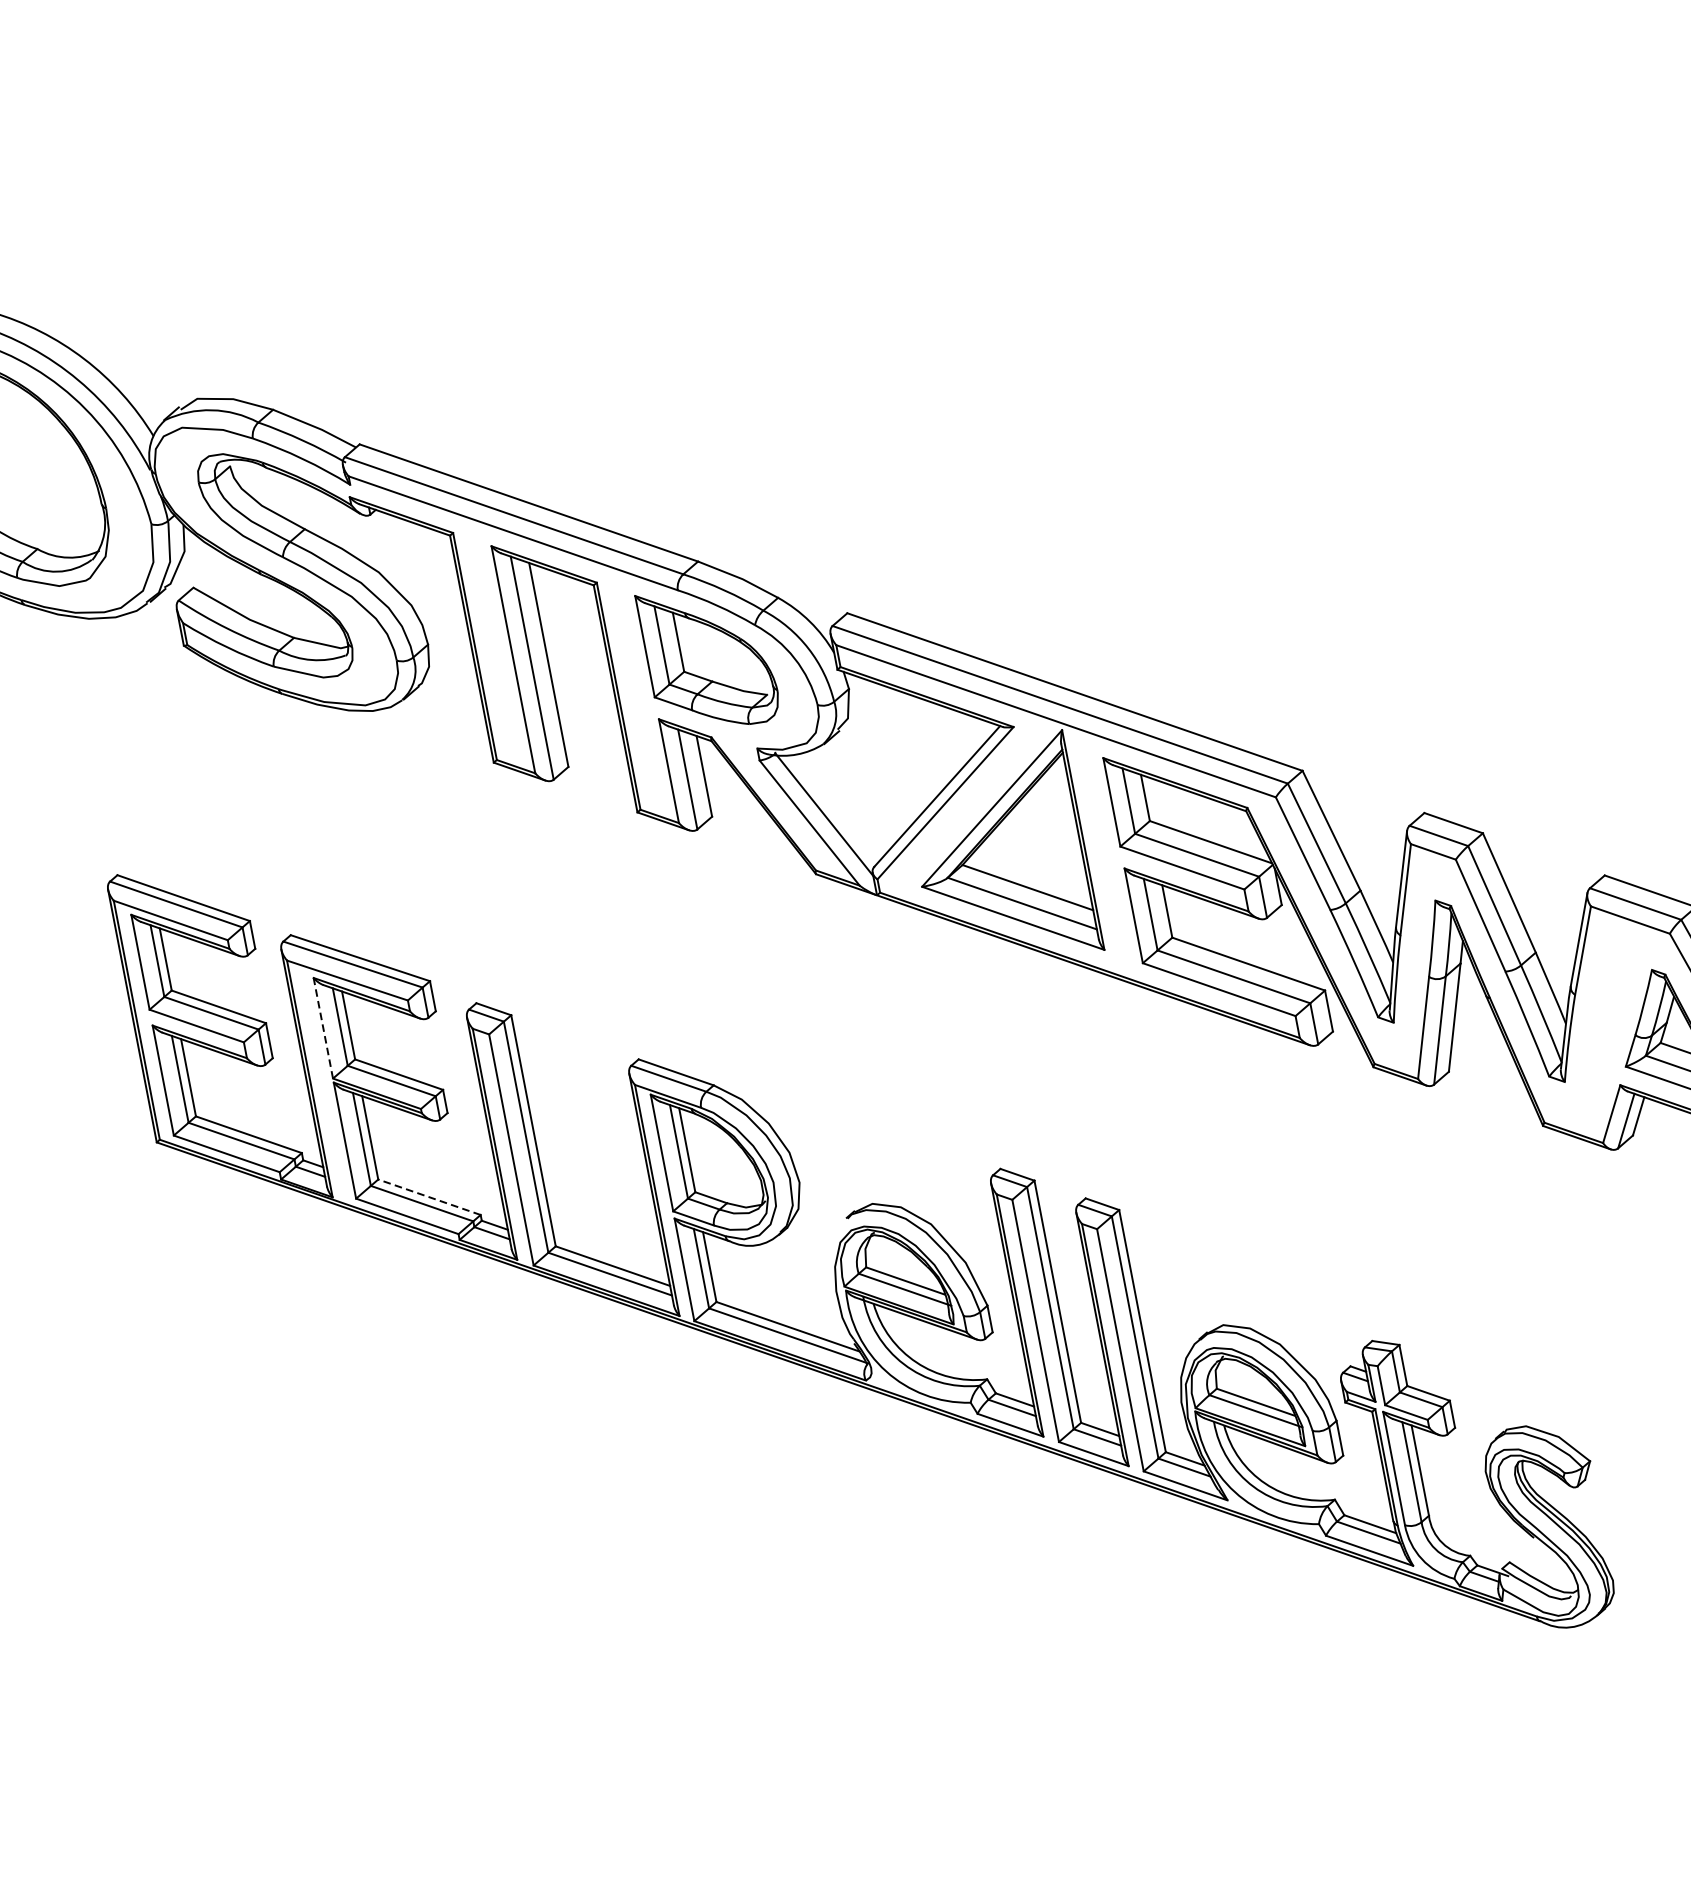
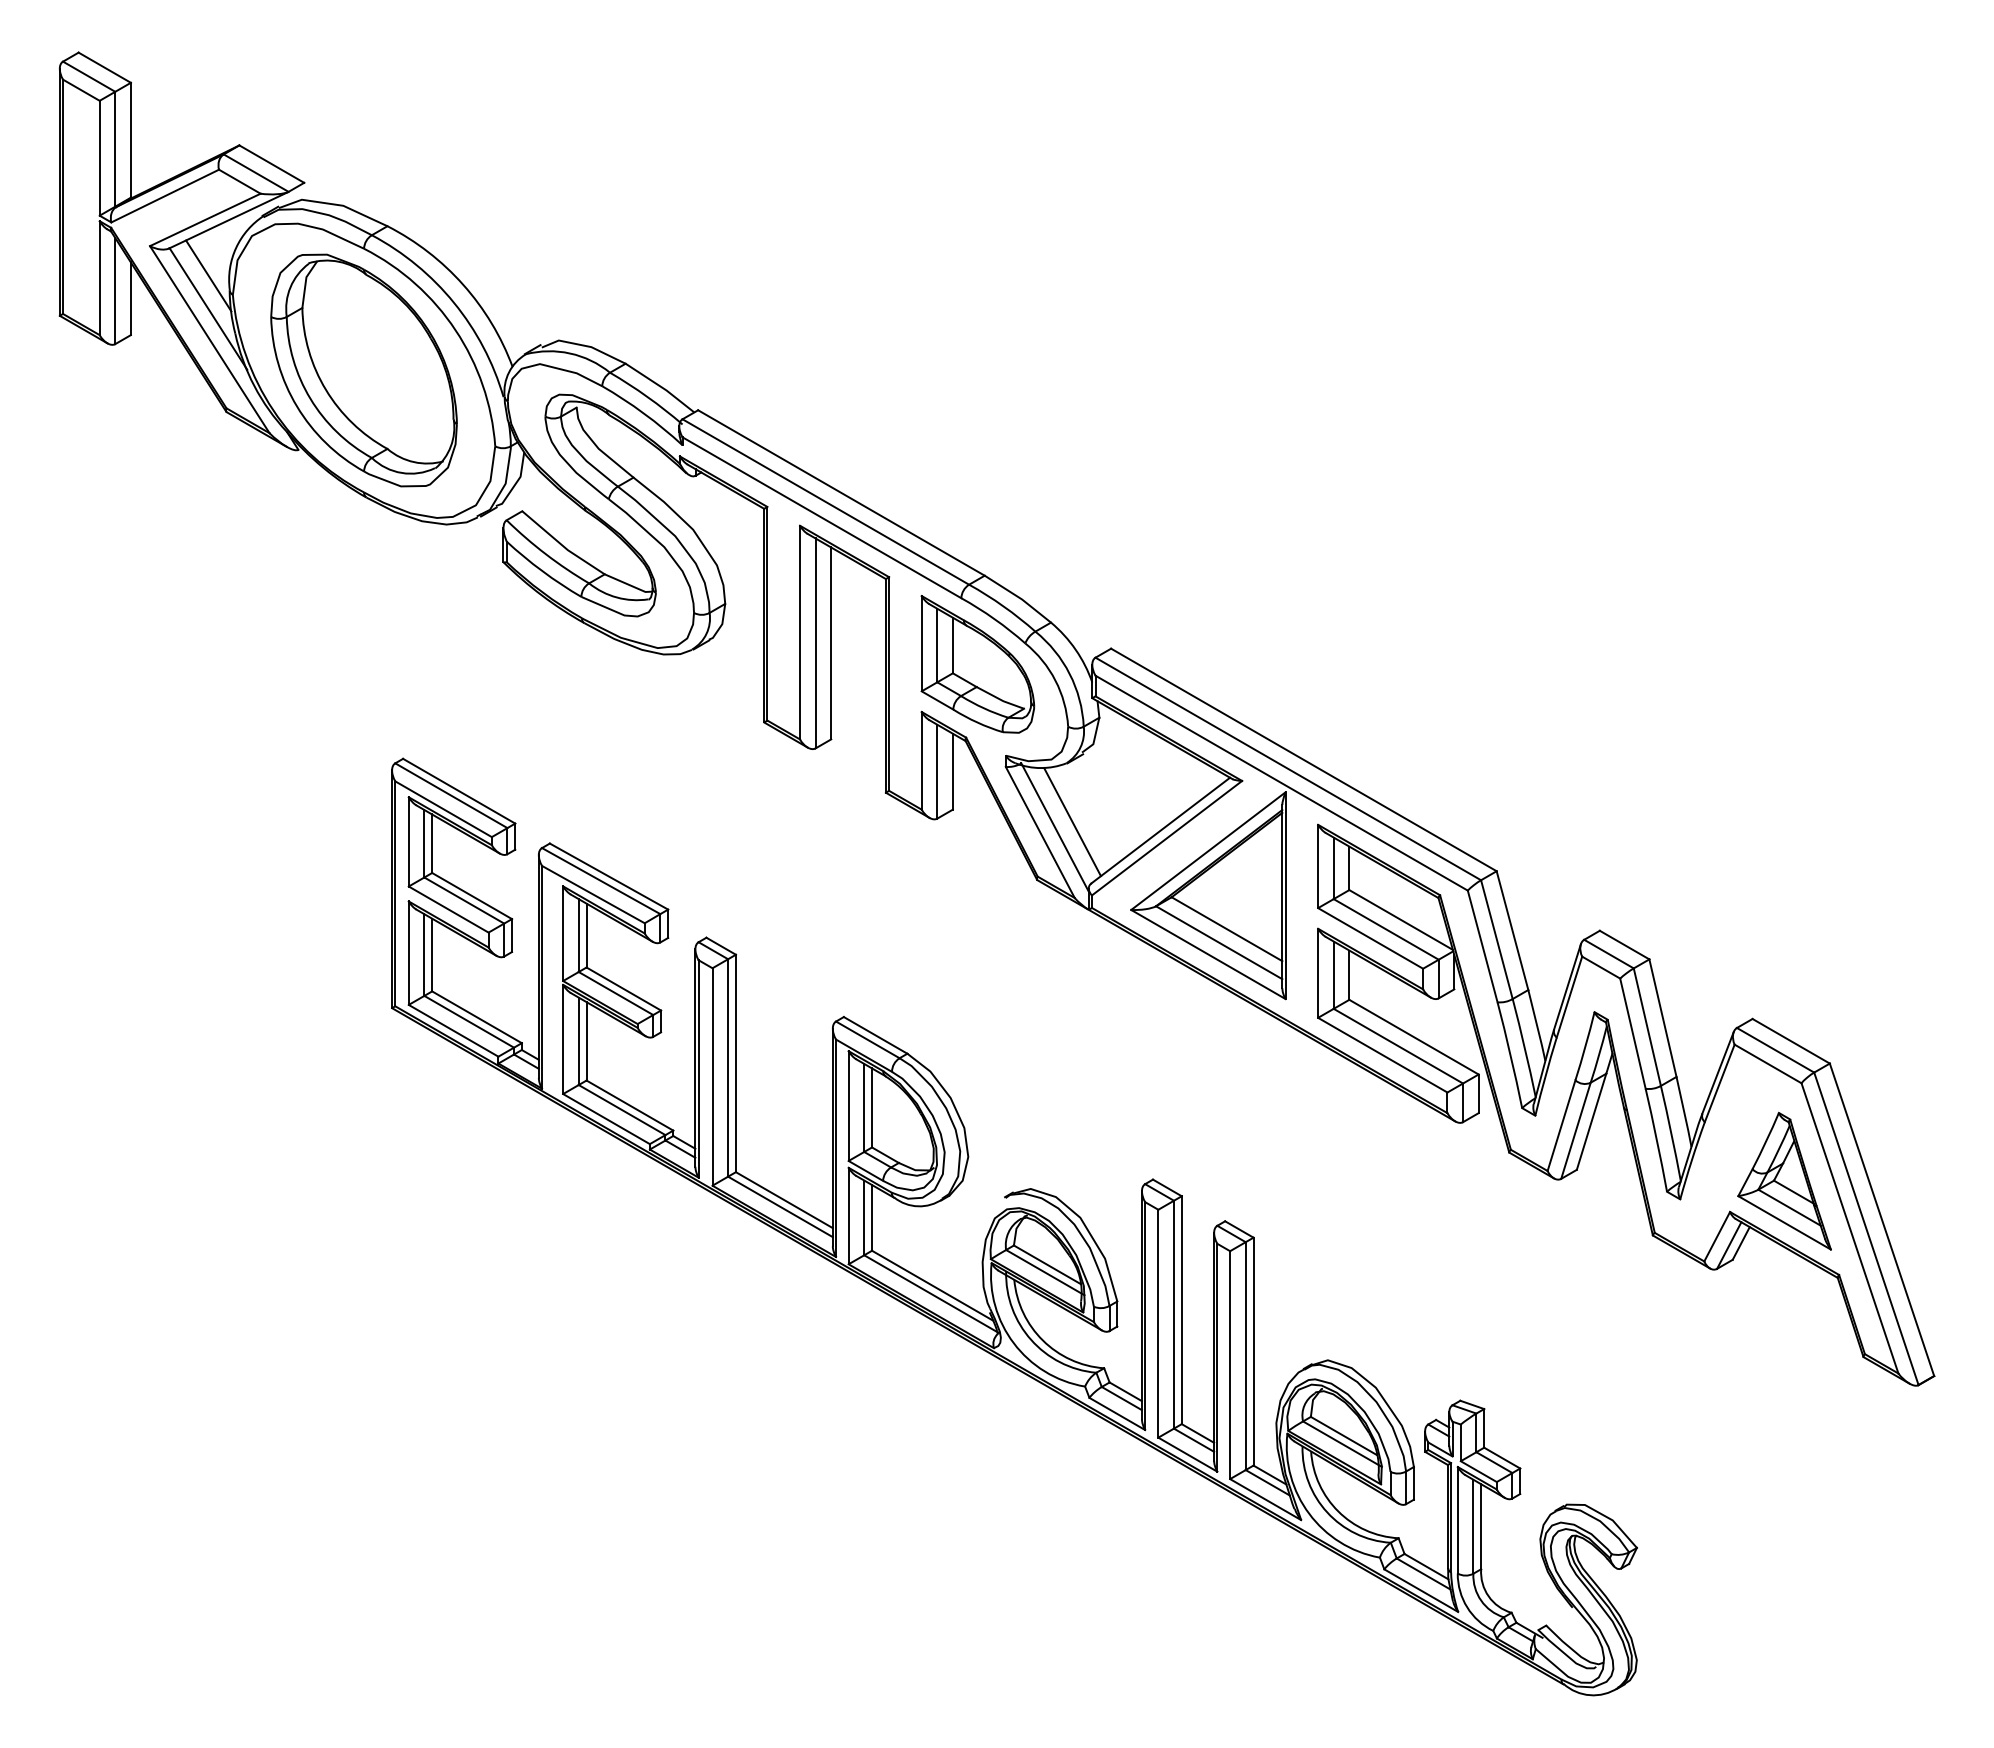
line: (841, 805) -> (1072, 822), added
line: (323, 1027) -> (563, 933), dashed -> solid
line: (429, 1197) -> (629, 1105), dashed -> solid

